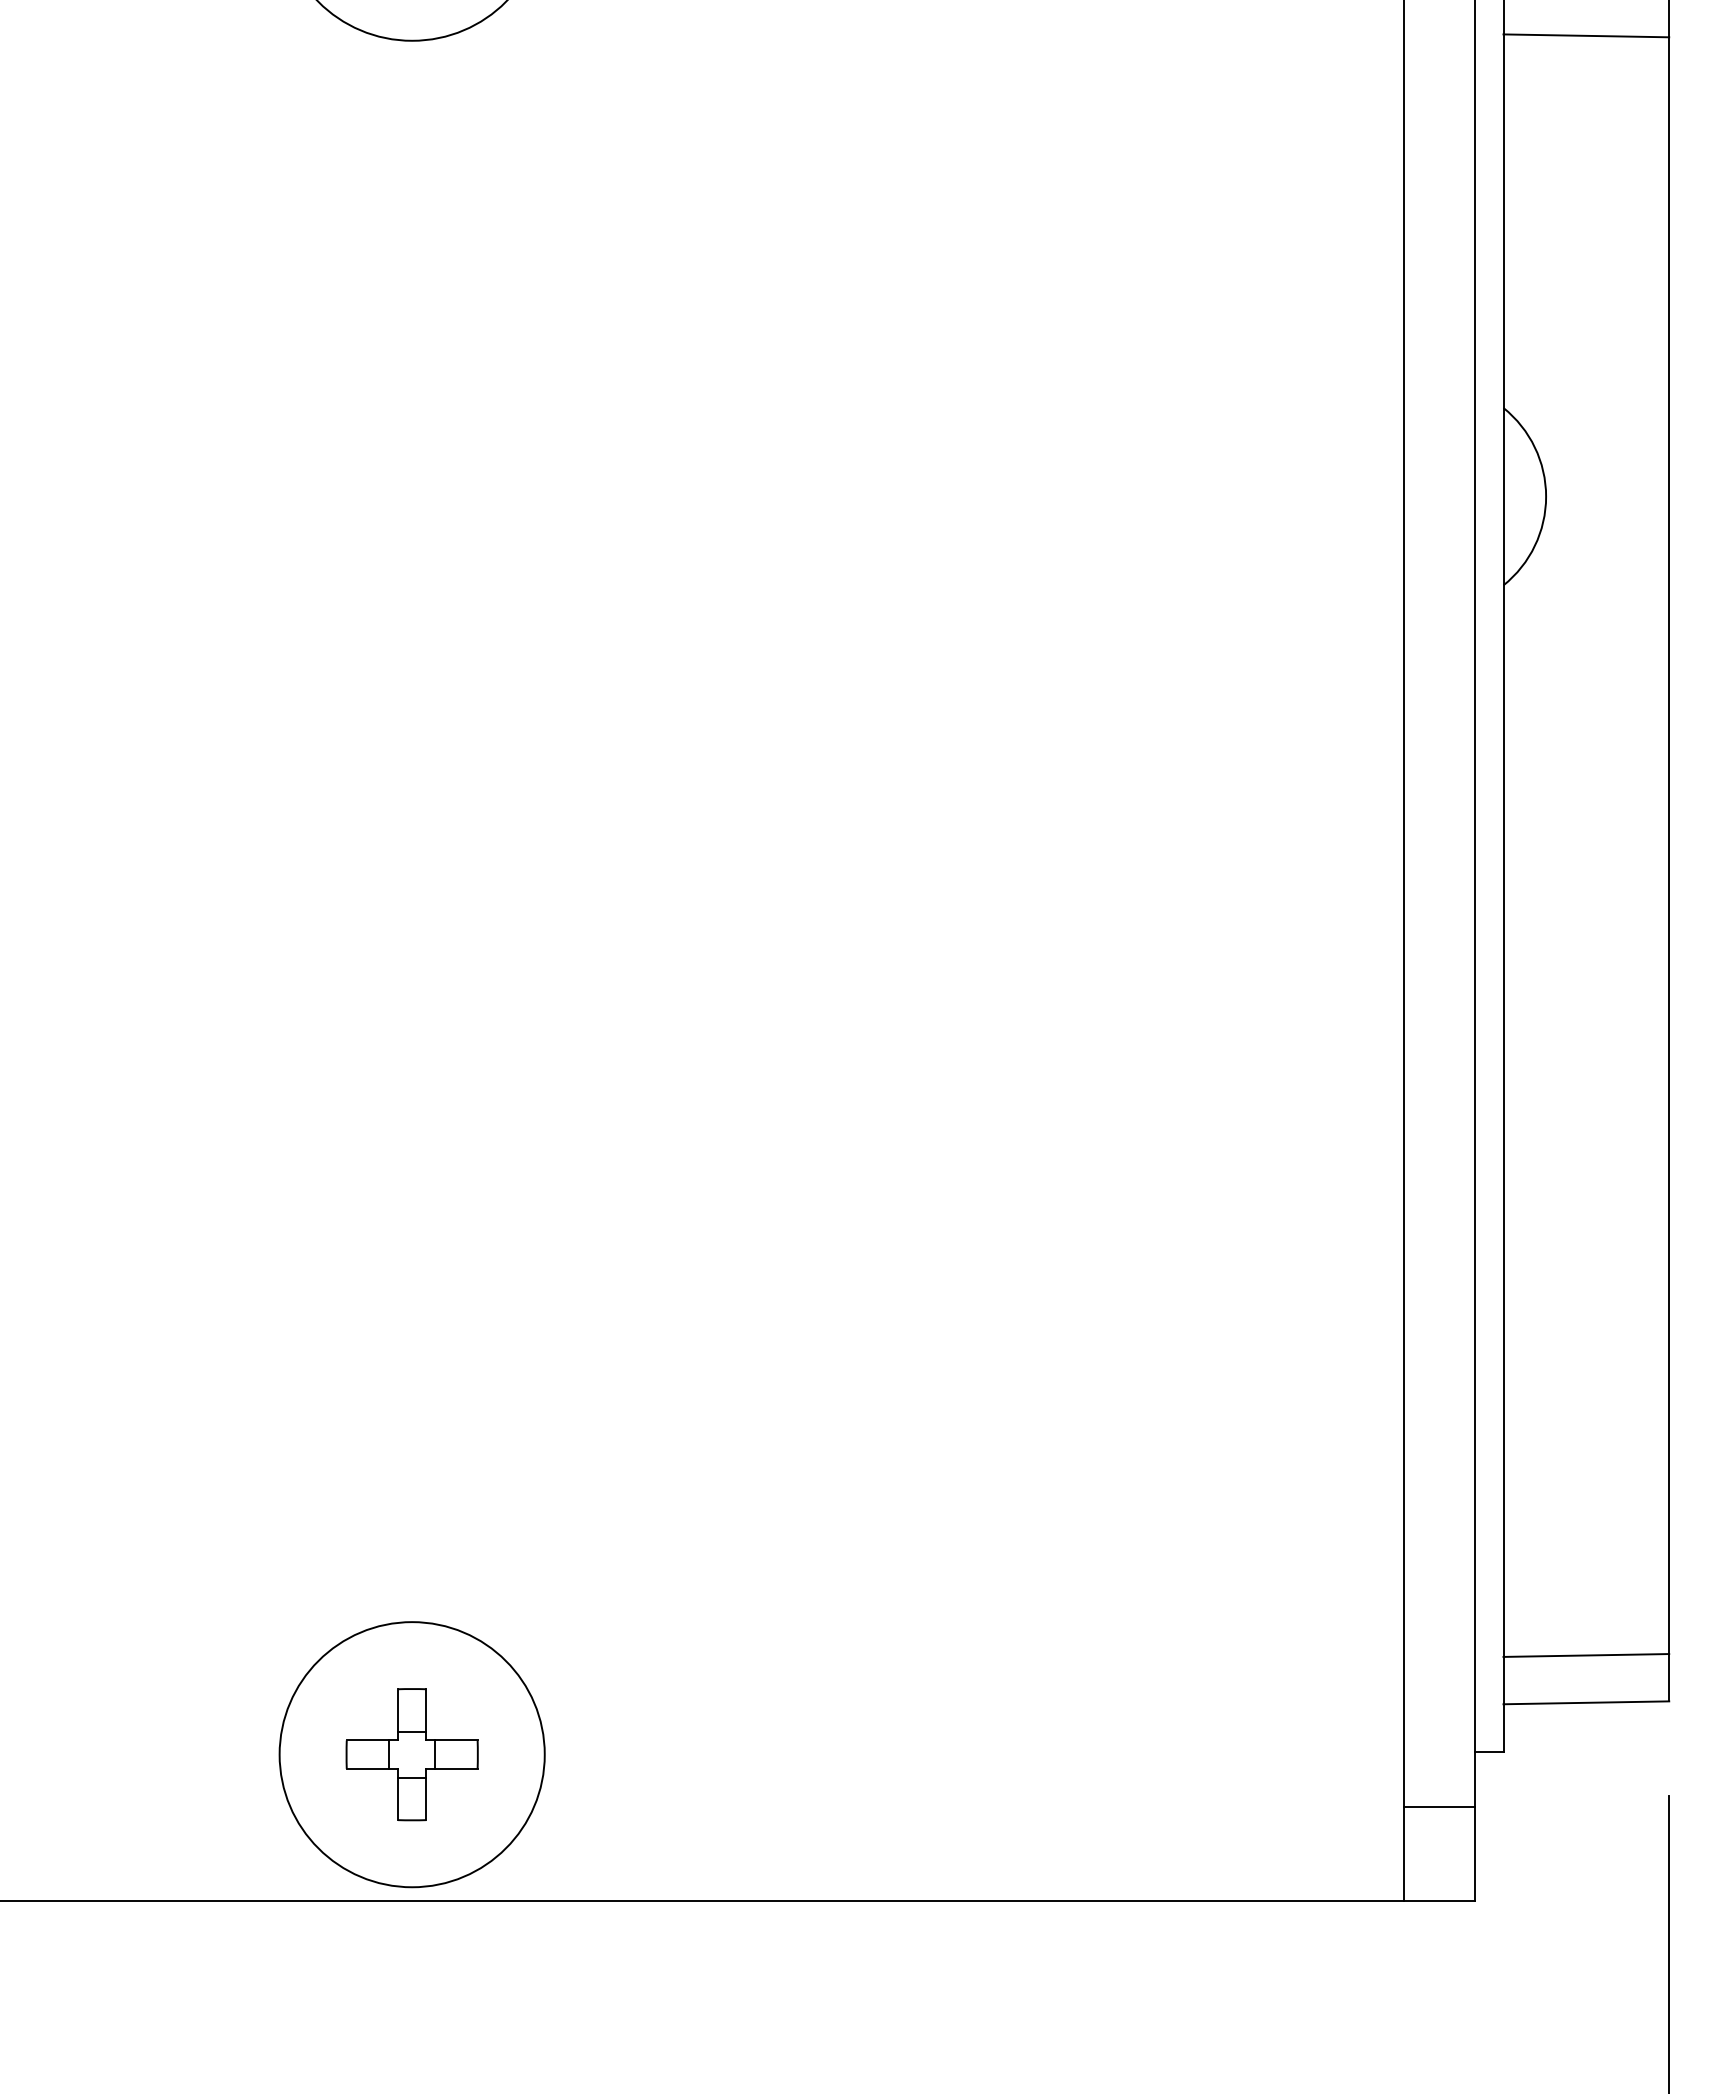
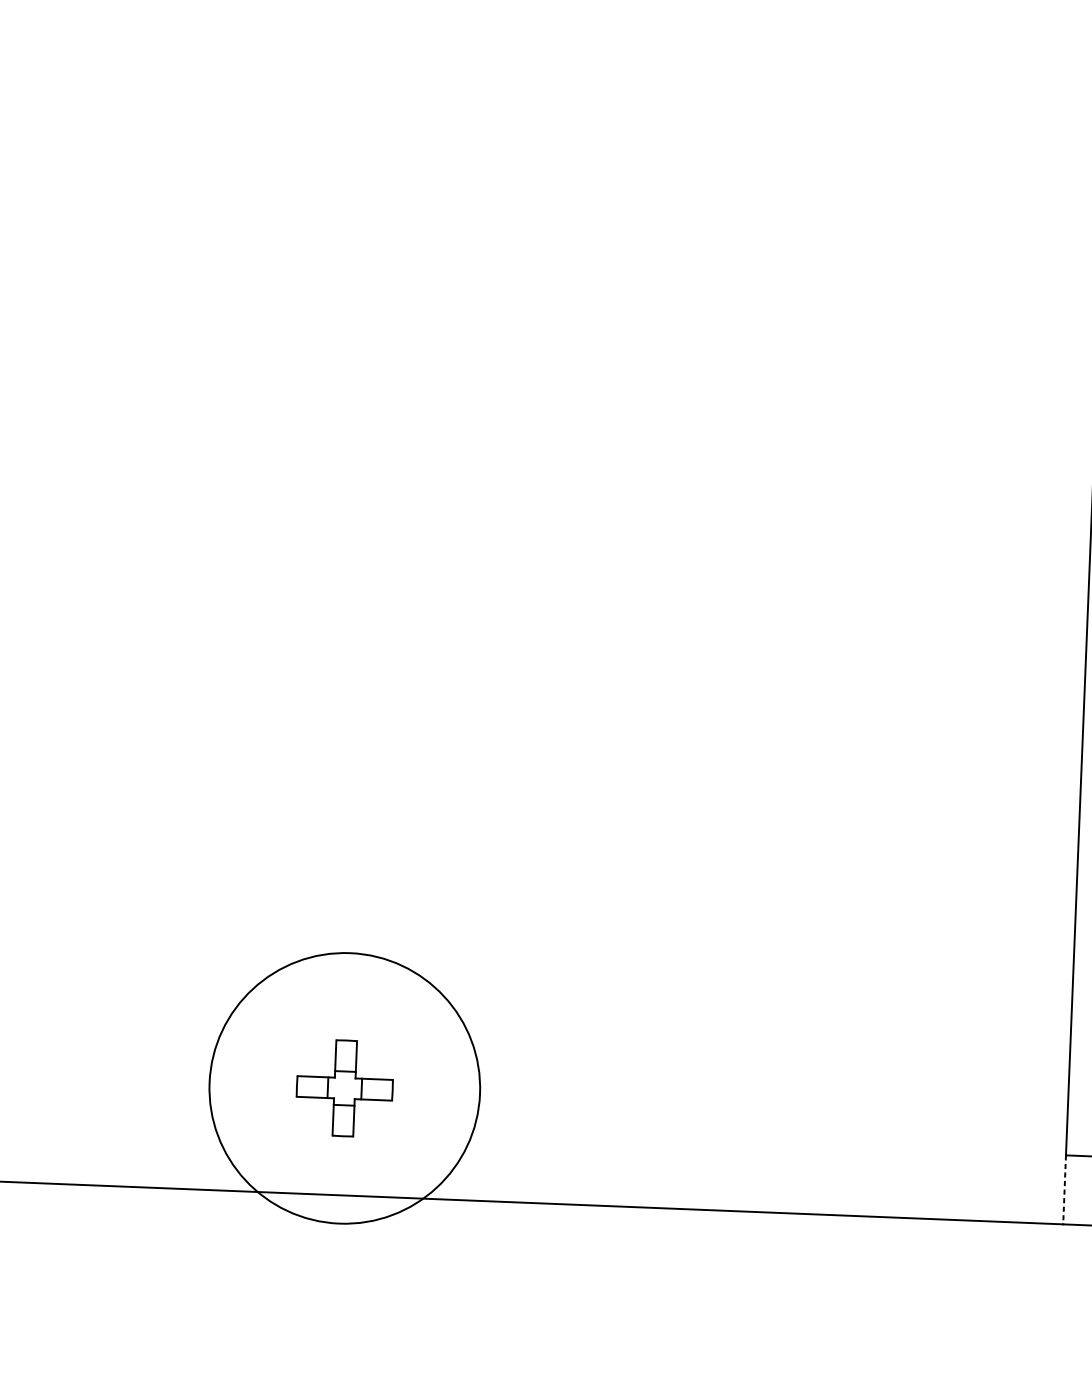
circle: (411, 1754) -> (344, 1088), size x1.4
line: (1404, 1854) -> (1064, 1190), solid -> dashed

